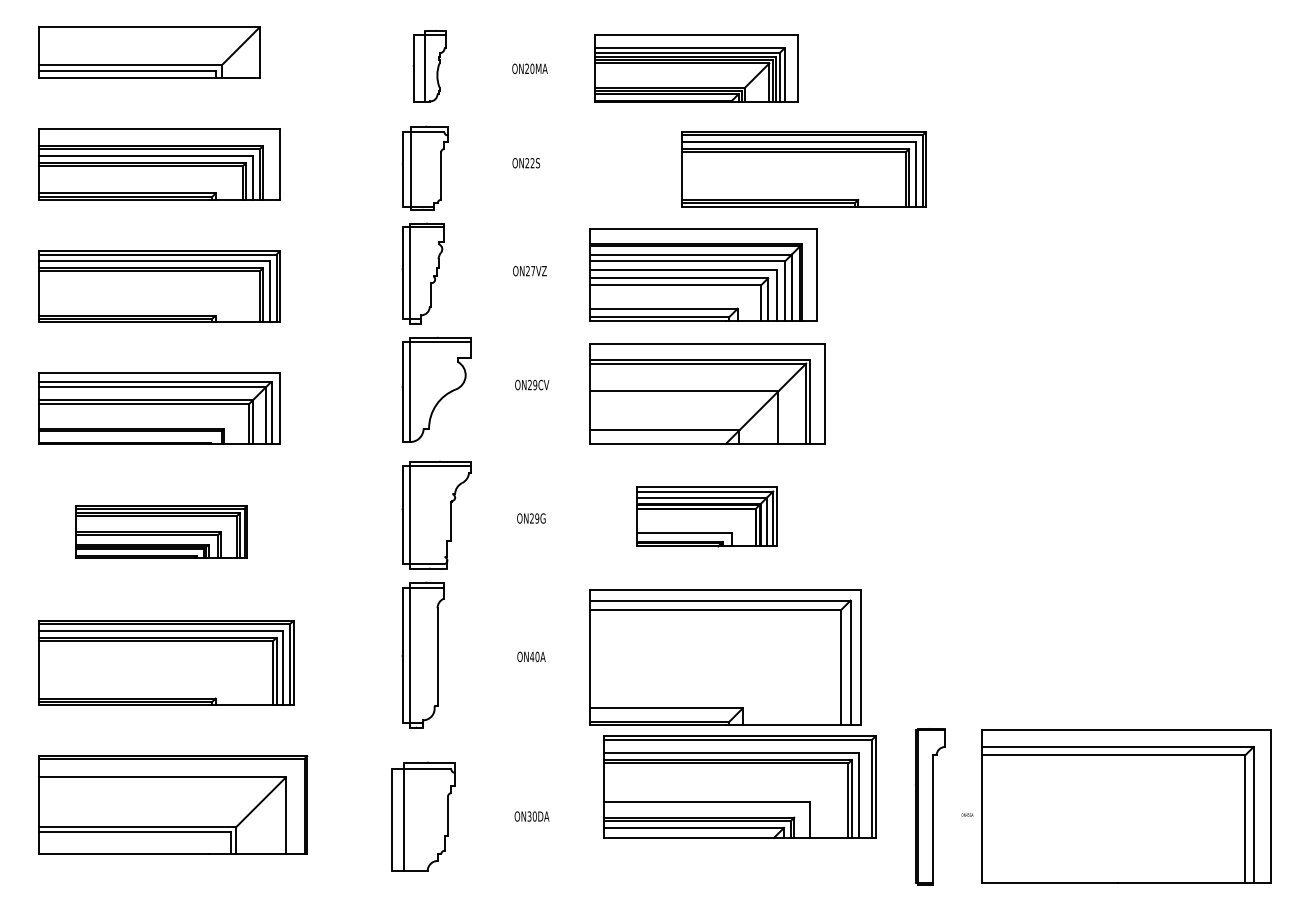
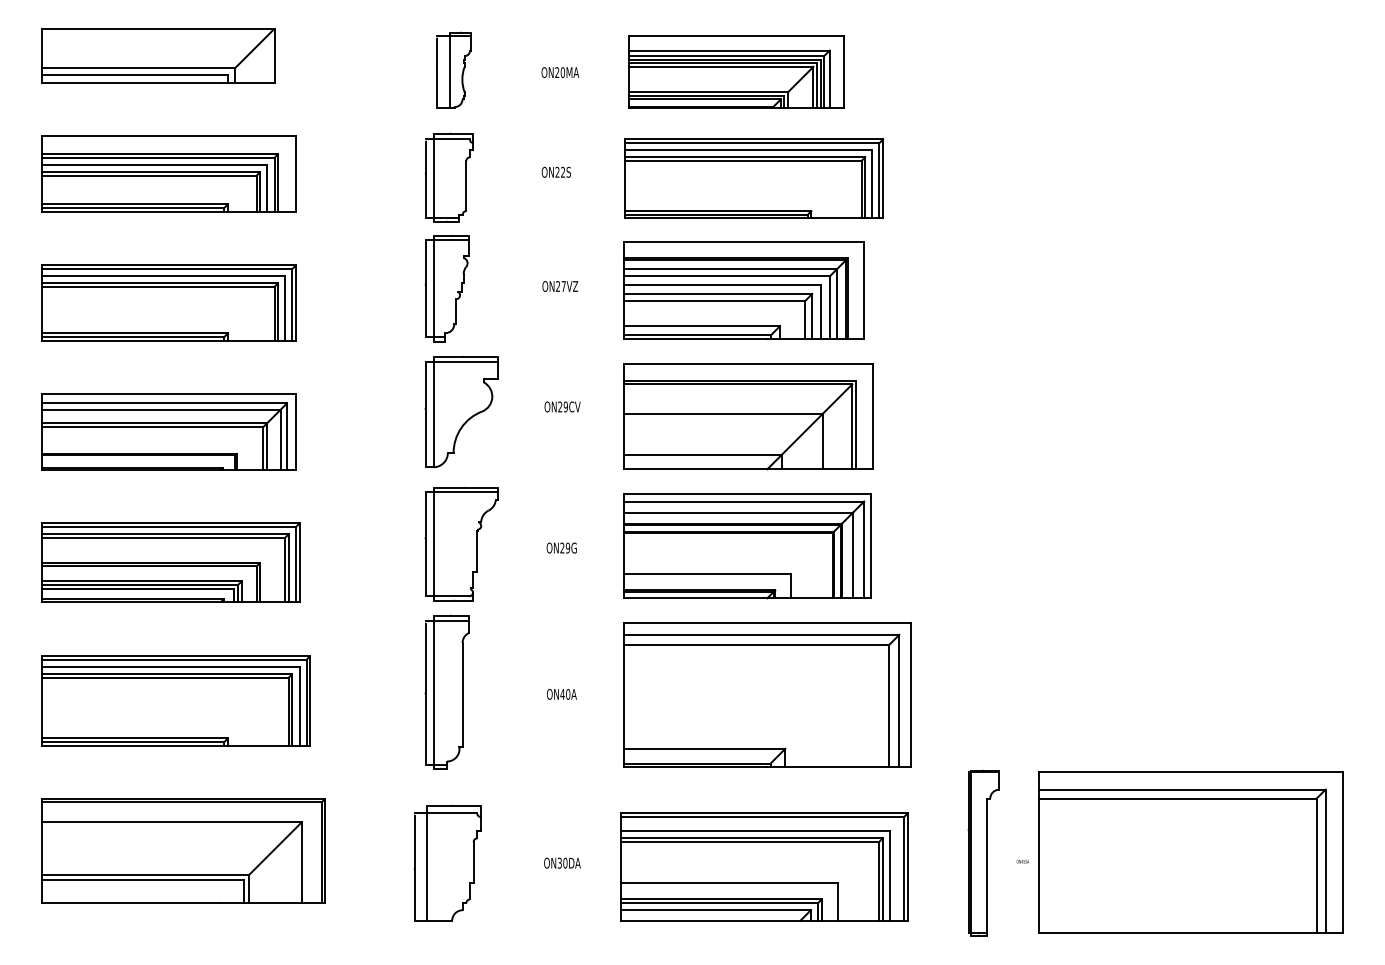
part: (804, 169) -> (754, 178), moved
part: (707, 517) -> (747, 546), size x1.67
part: (161, 532) -> (170, 562), size x1.43
part: (740, 786) -> (764, 866), moved

